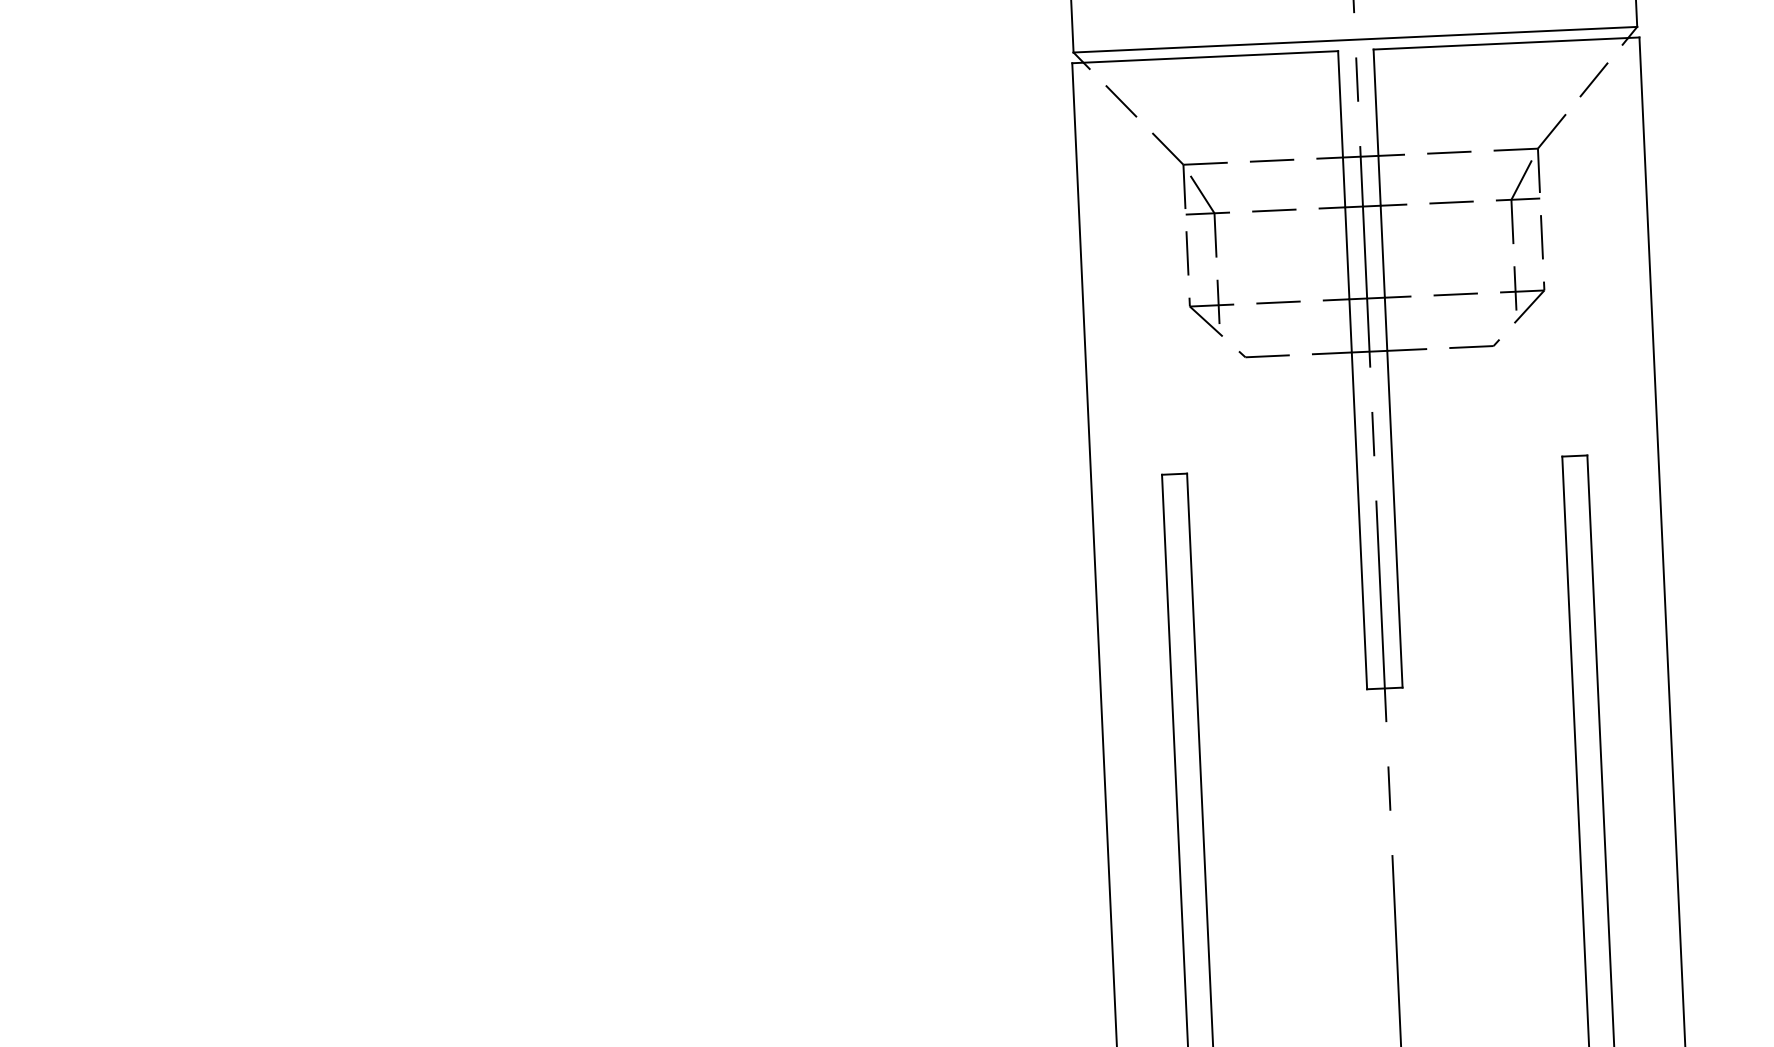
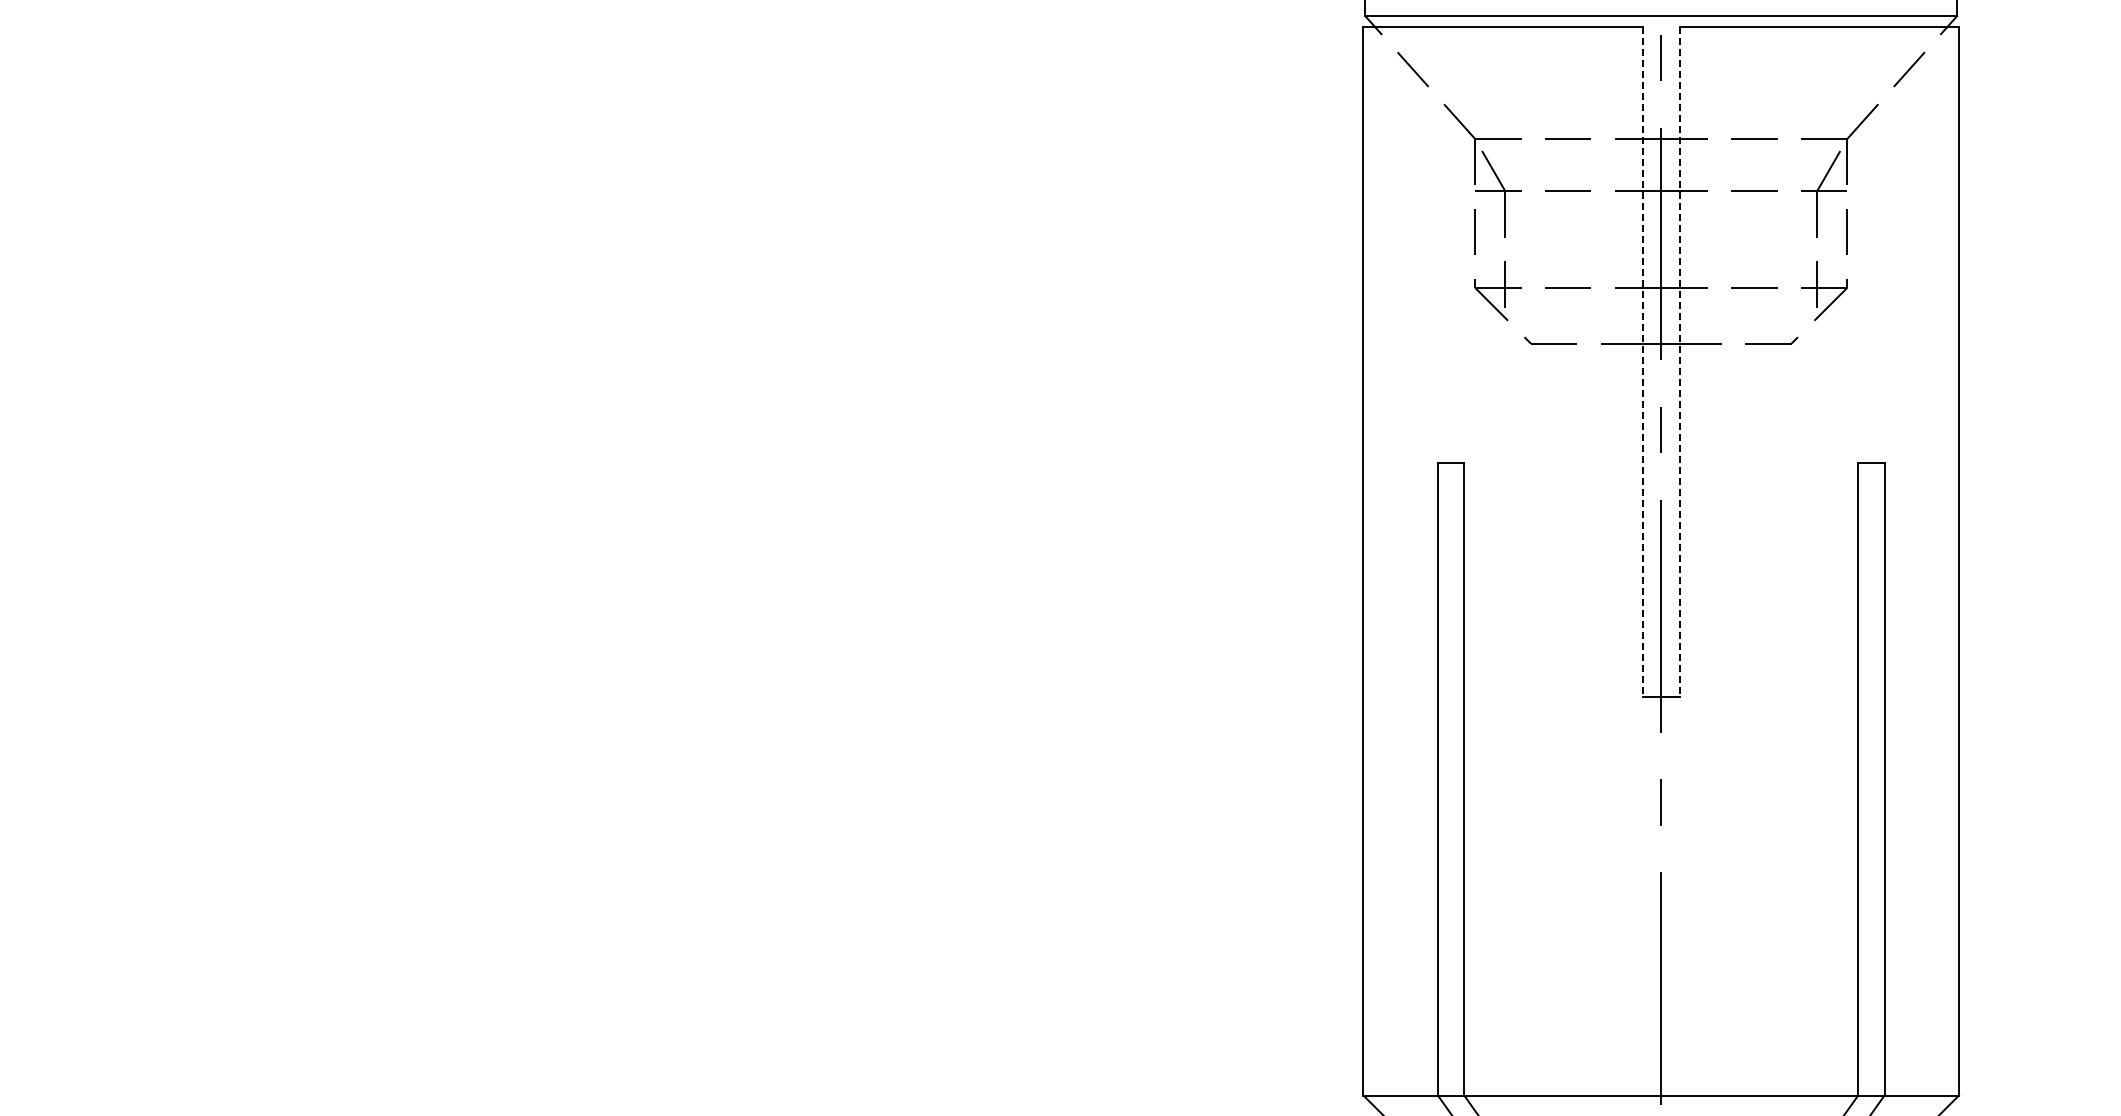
line: (1387, 368) -> (1679, 362), solid -> dashed
line: (1352, 370) -> (1642, 362), solid -> dashed

